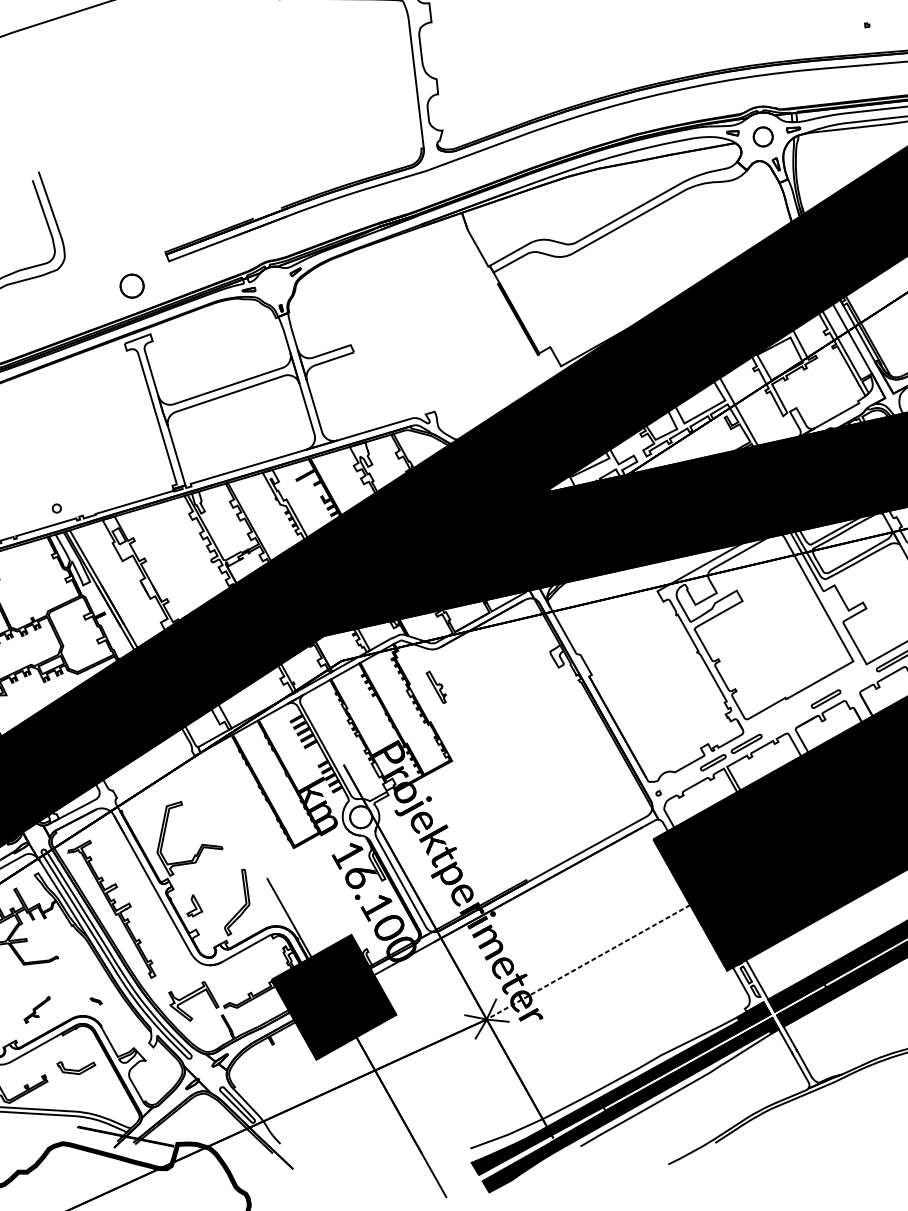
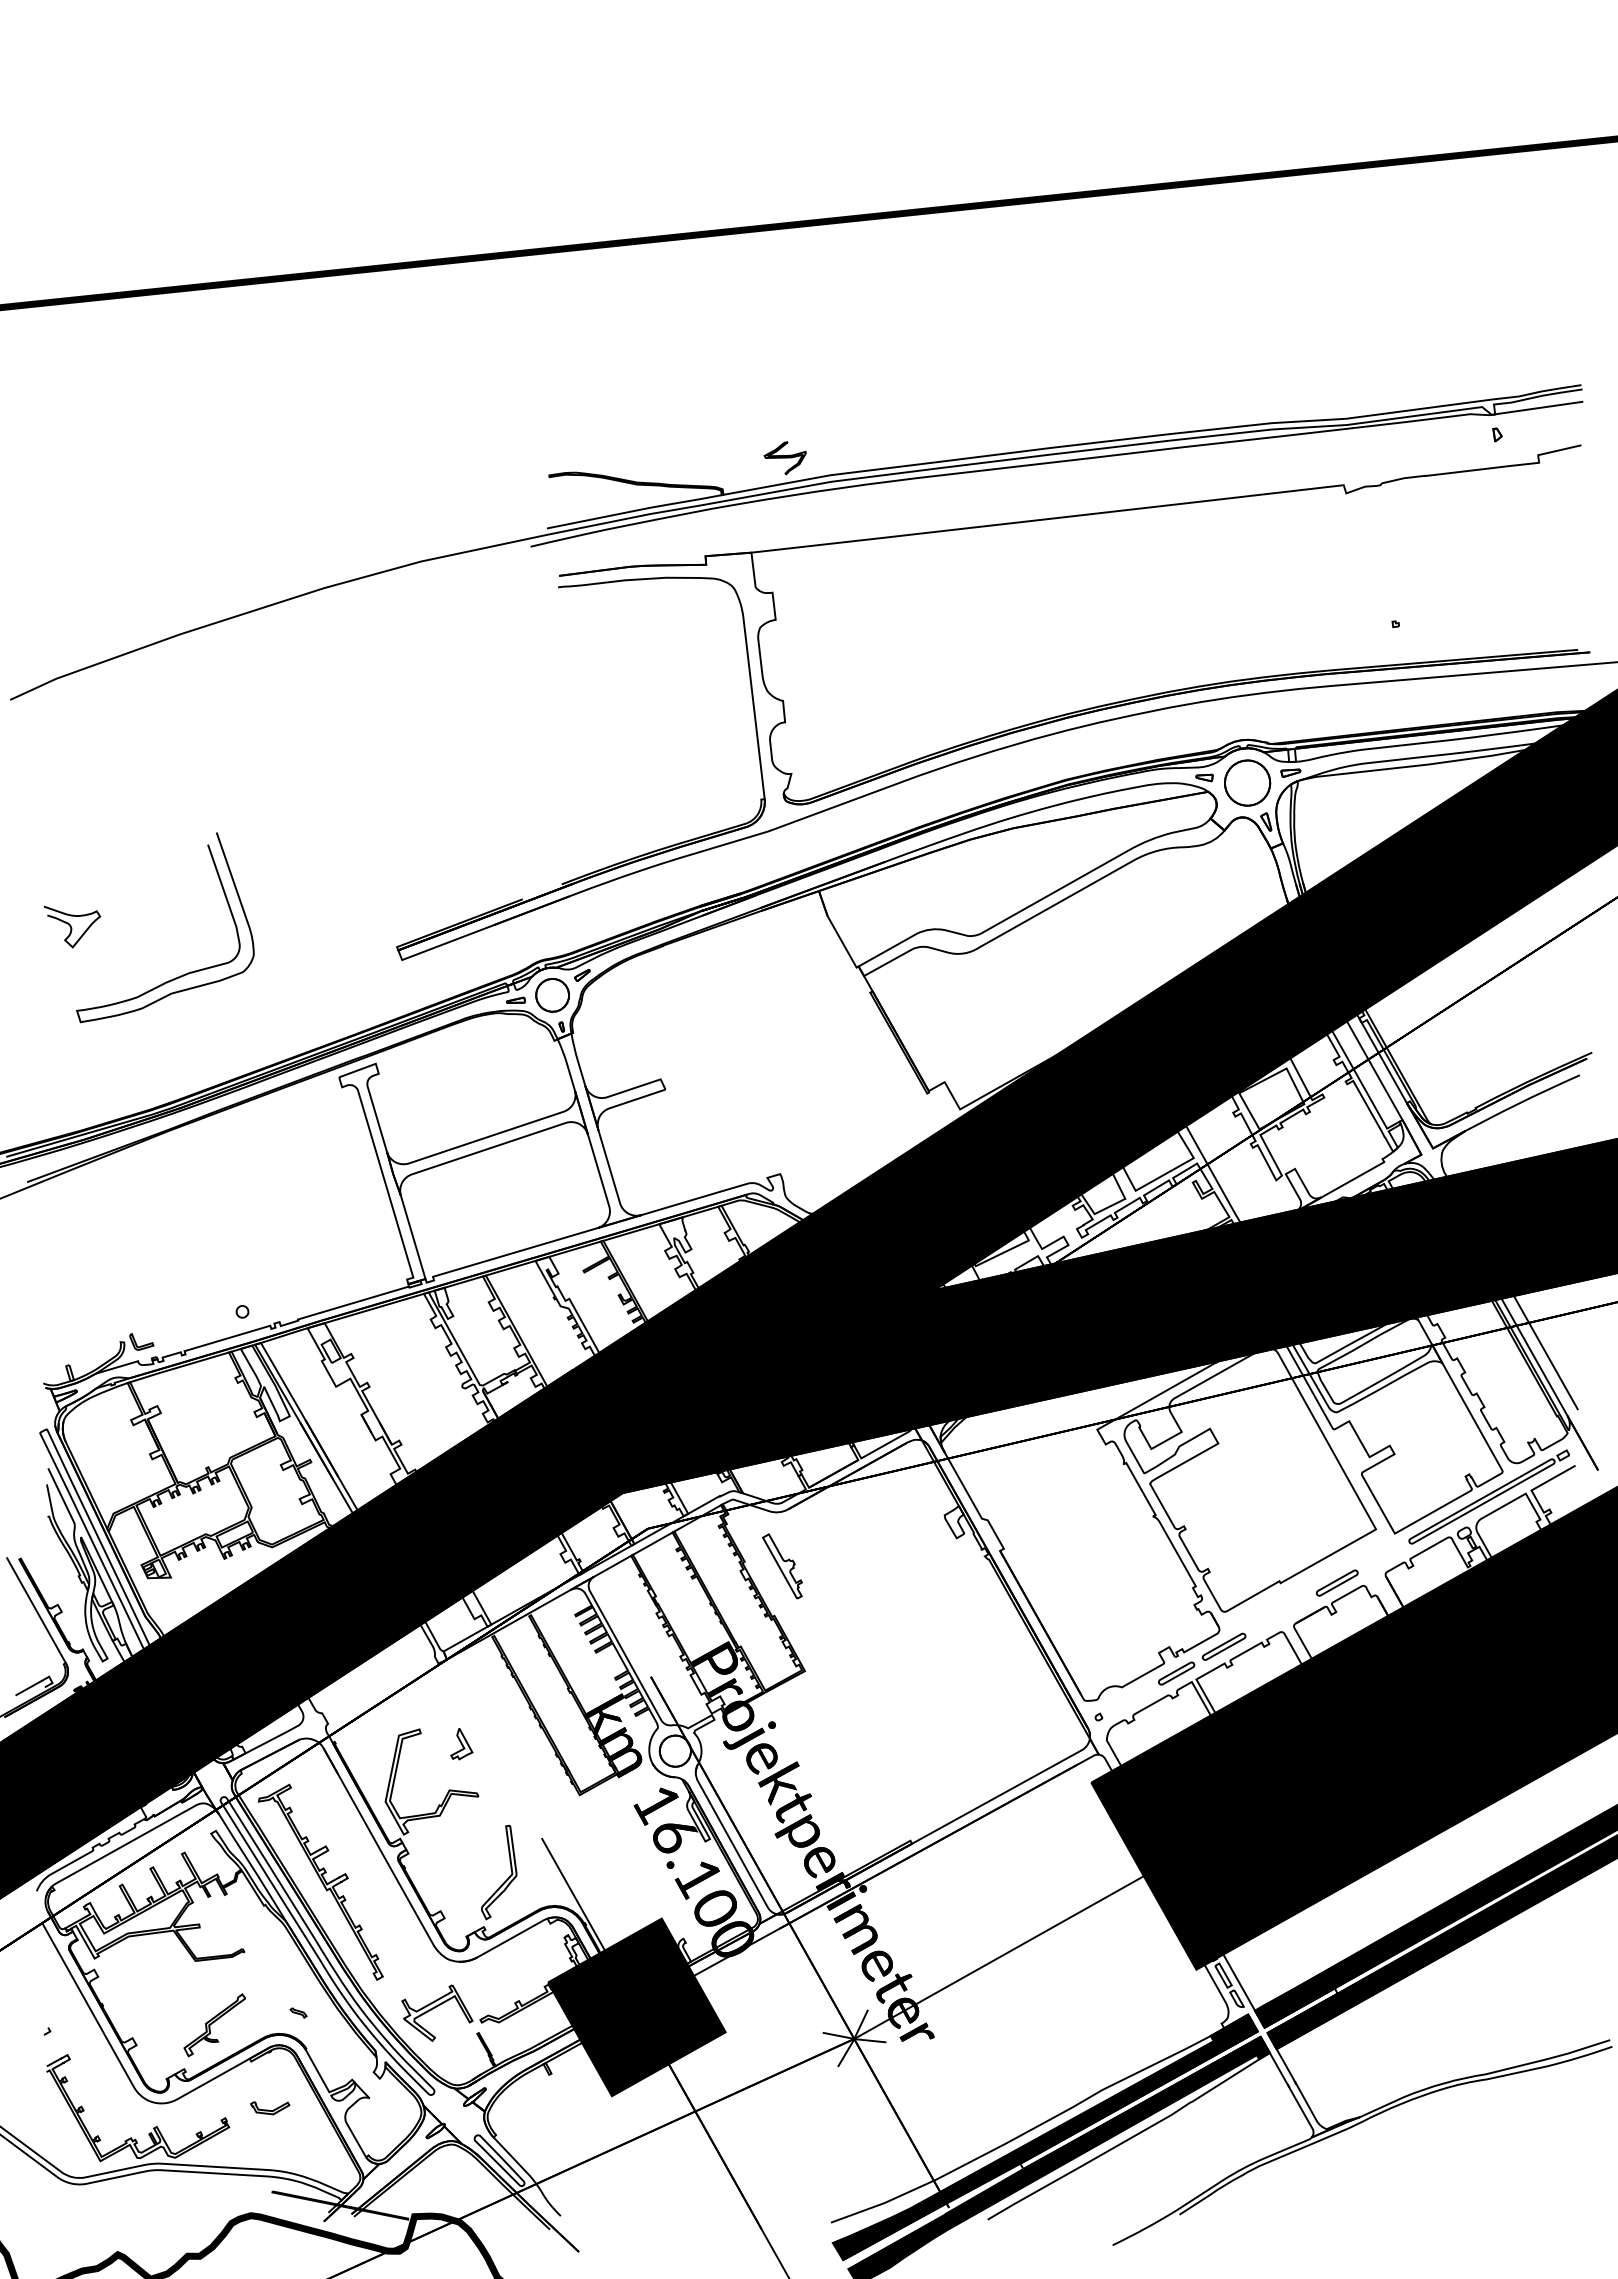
part: (763, 136) -> (1247, 782), size x1.67
part: (132, 286) -> (552, 995), moved
part: (436, 687) -> (782, 1566), size x1.43
part: (194, 906) -> (461, 1744), moved
line: (588, 962) -> (998, 1957), dashed -> solid
part: (37, 1010) -> (214, 2025), size x1.67
part: (75, 1068) -> (269, 2108), size x0.71

